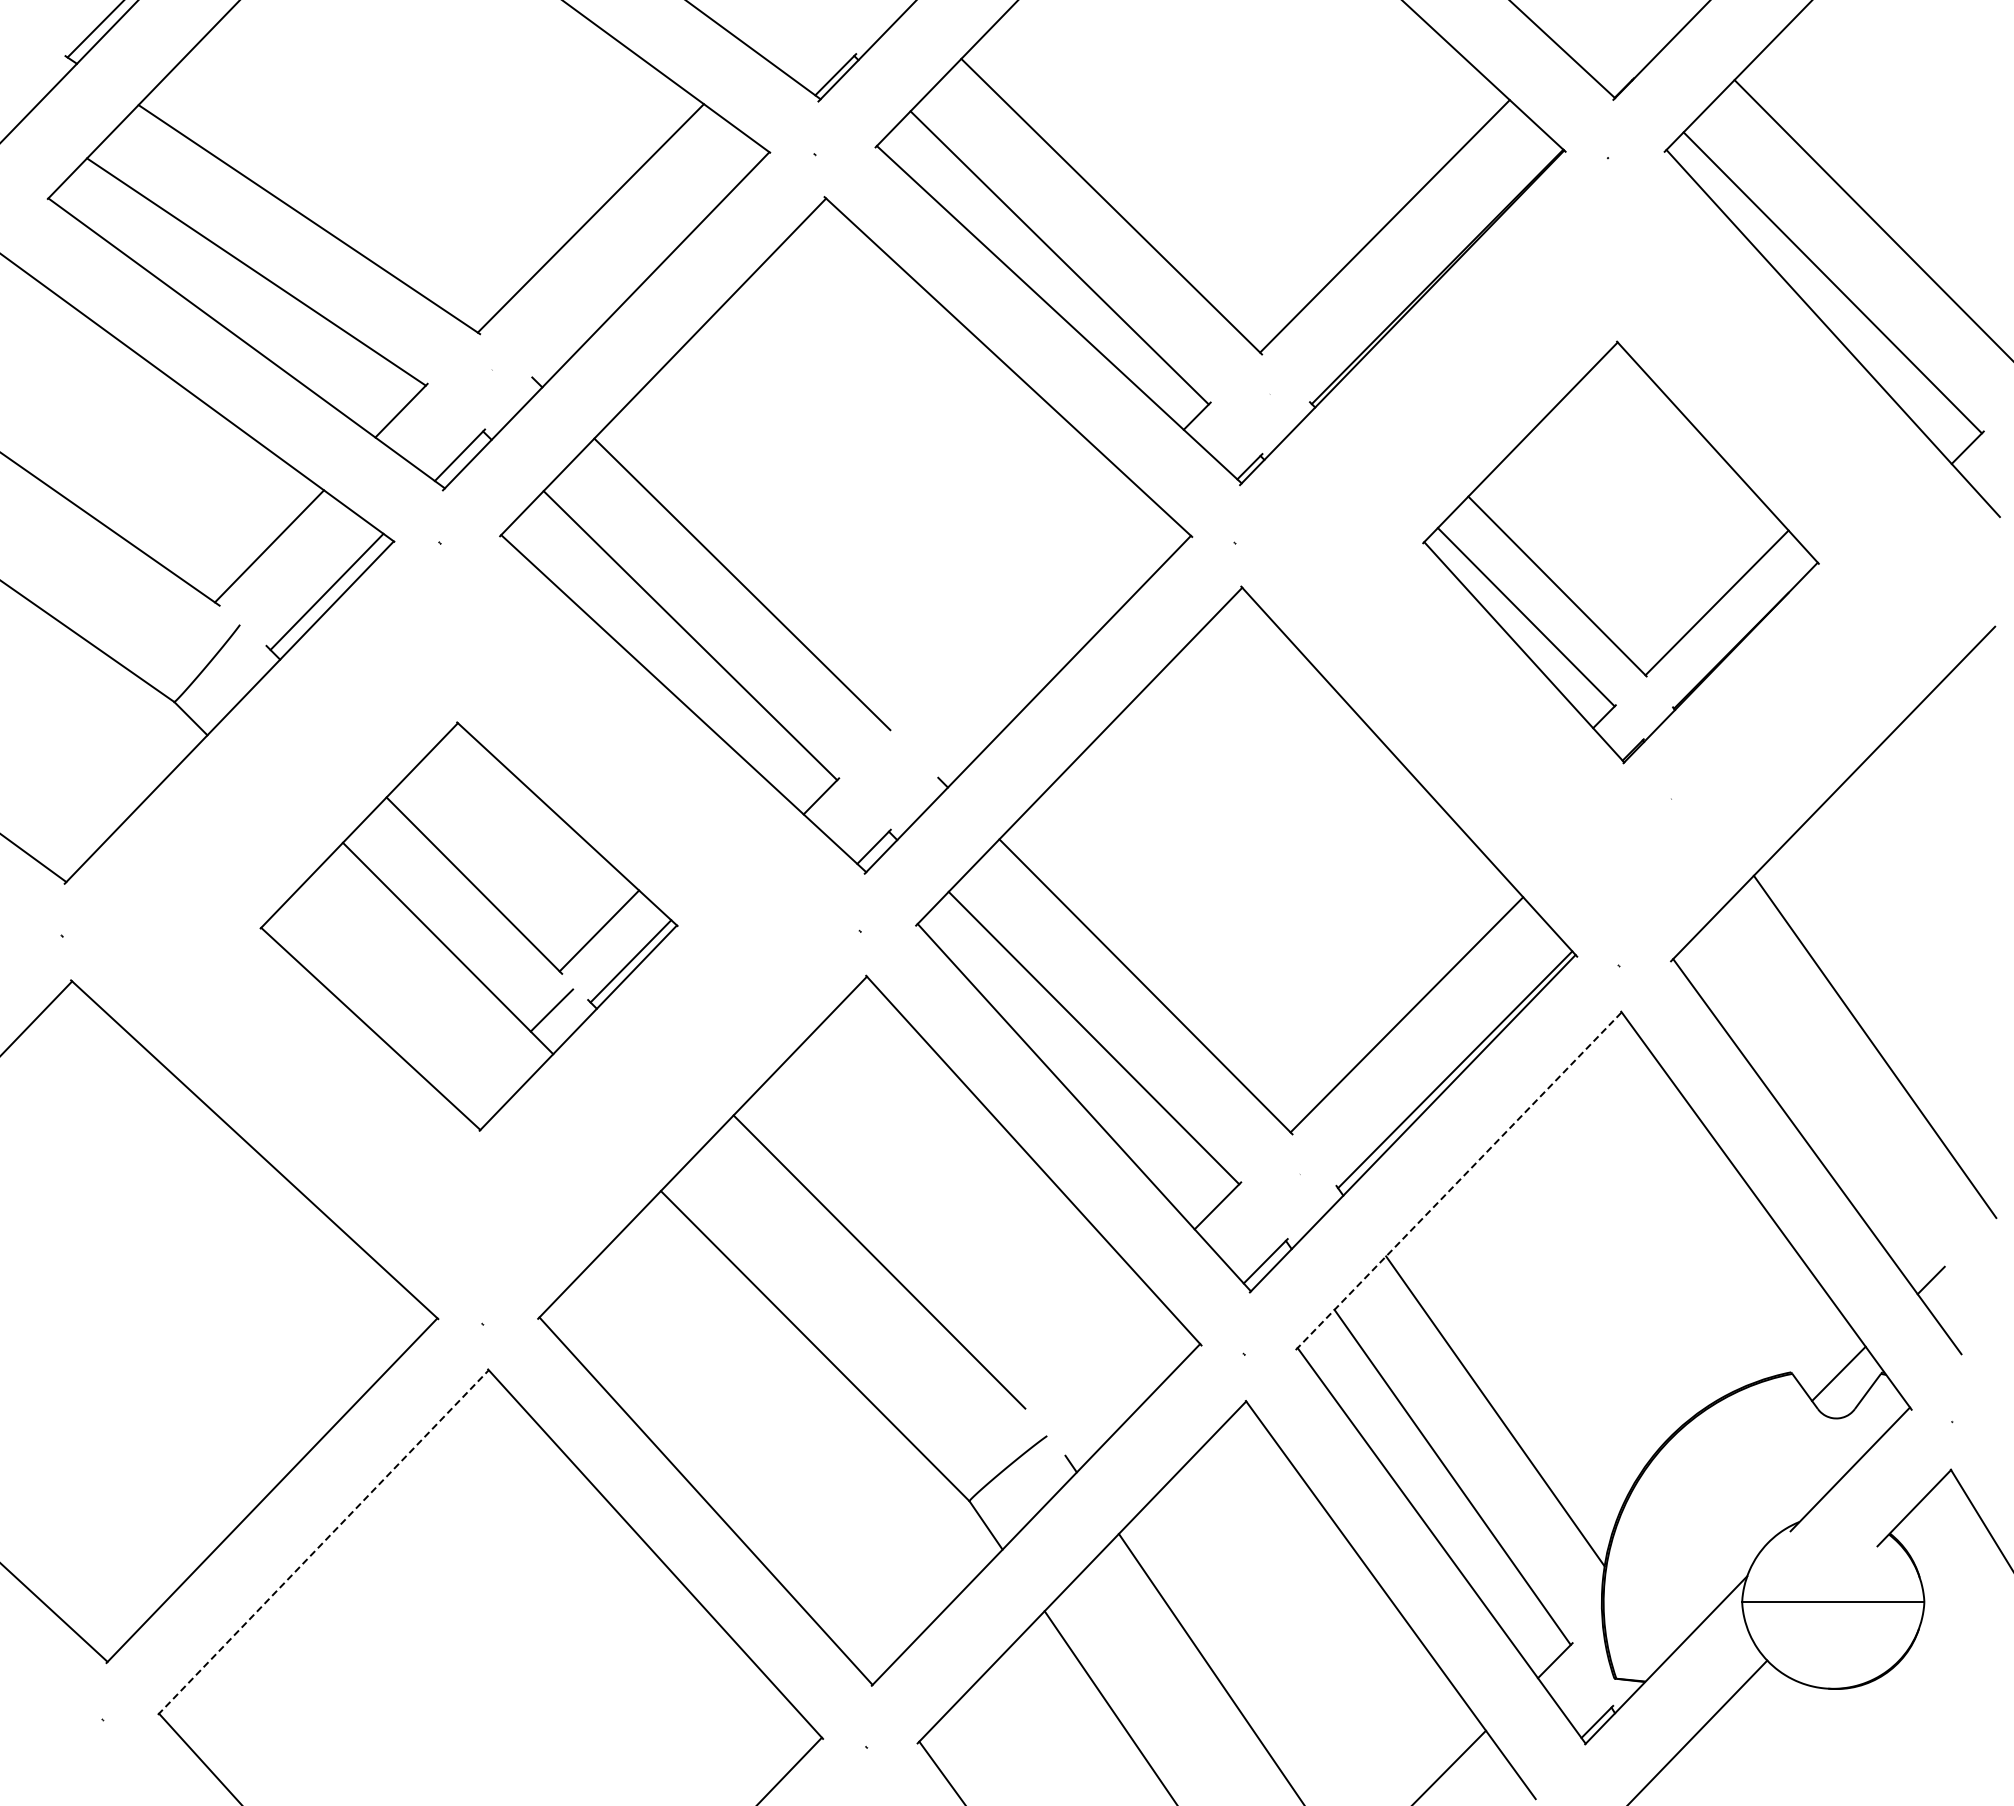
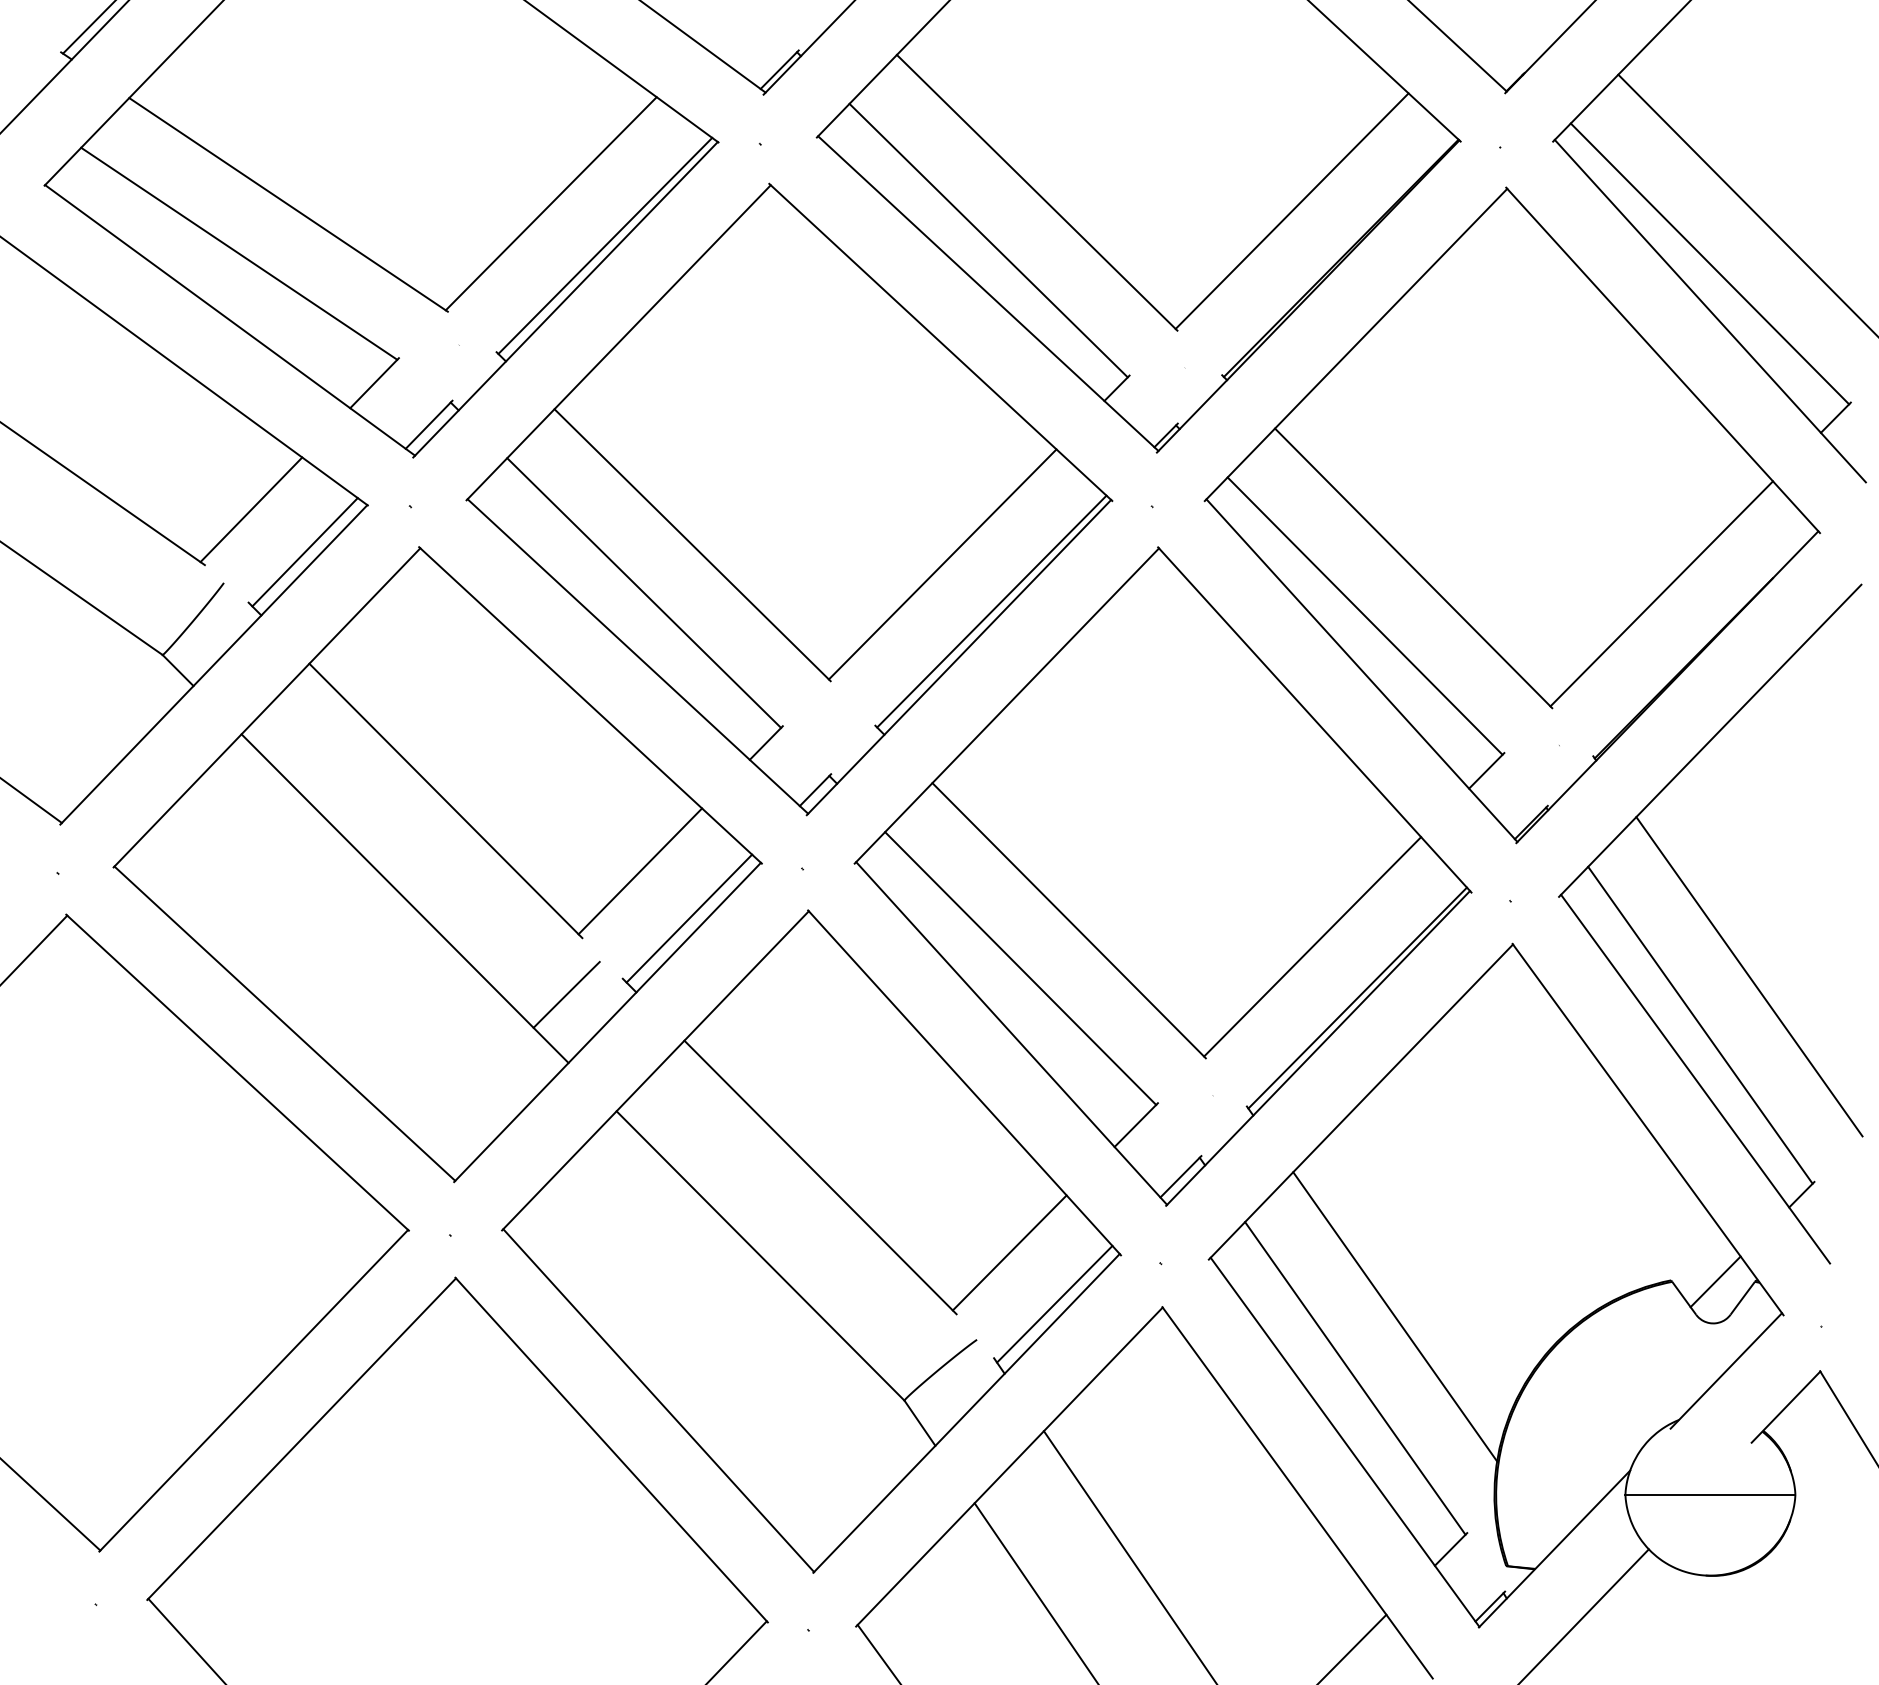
line: (648, 263) -> (605, 245), added
part: (1620, 552) -> (1511, 515), size x1.67
line: (1010, 604) -> (942, 563), added
line: (1063, 655) -> (992, 611), added
part: (468, 926) -> (437, 864), size x1.67
line: (1822, 1098) -> (1700, 1024), added
line: (1458, 1181) -> (1360, 1102), dashed -> solid
line: (1082, 1342) -> (1009, 1252), added
line: (1130, 1397) -> (1054, 1303), added
line: (323, 1542) -> (301, 1439), dashed -> solid

